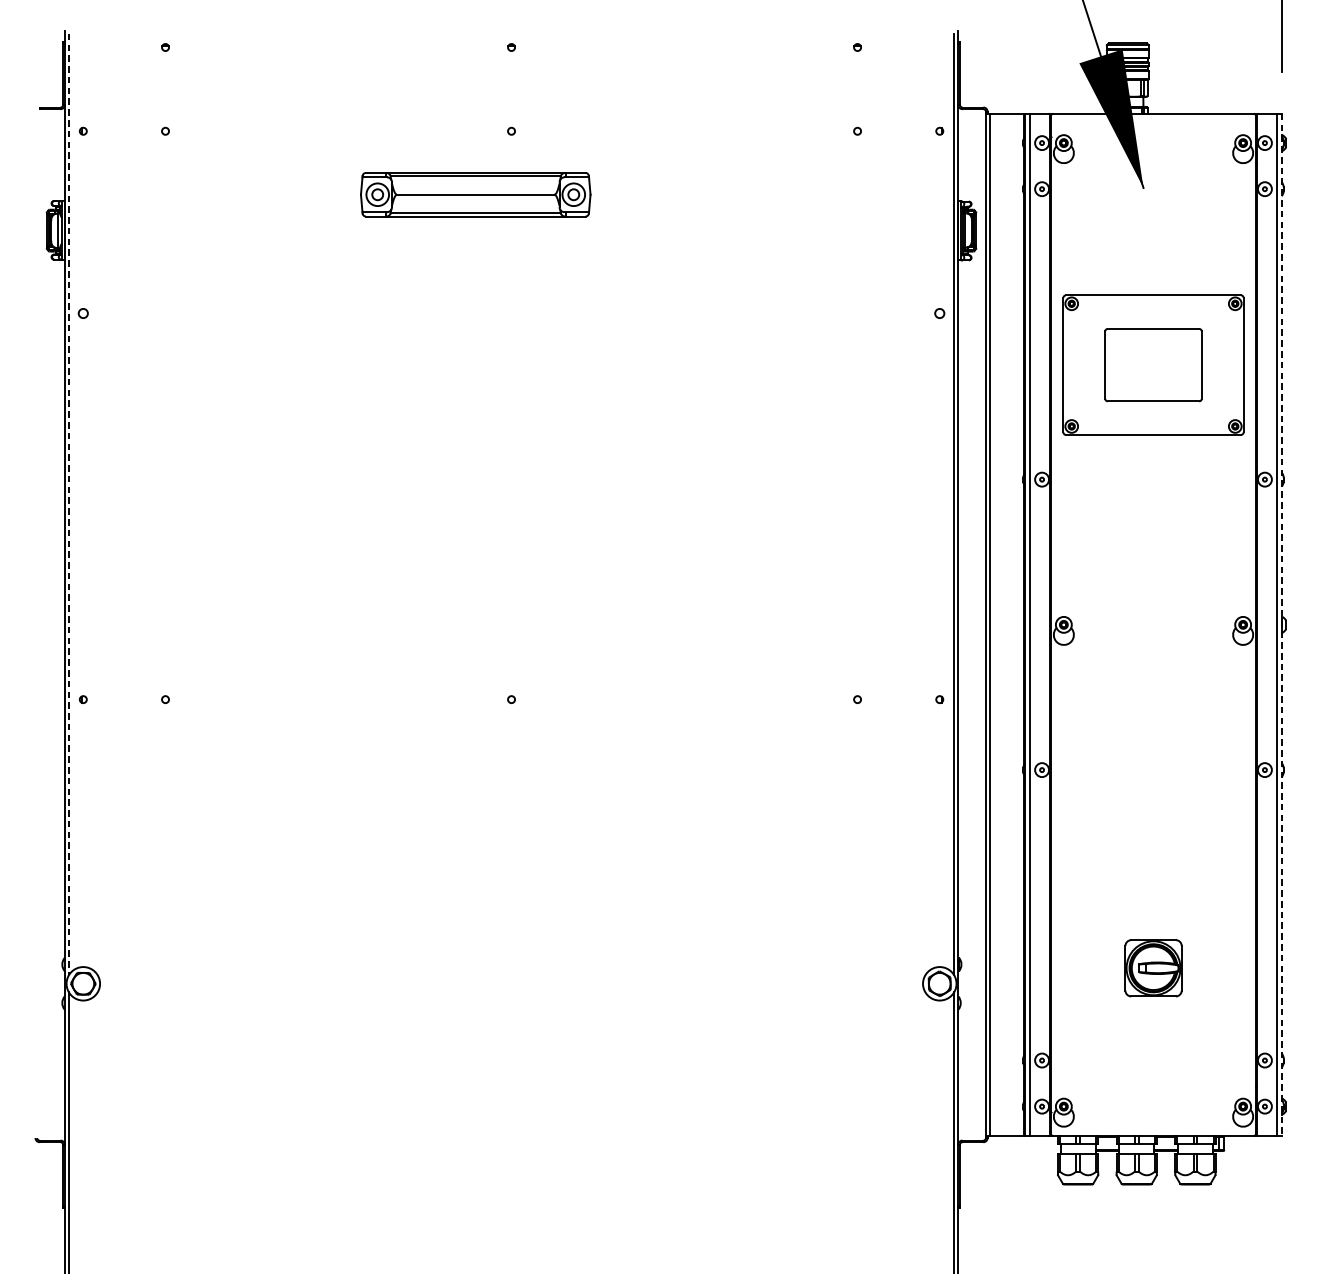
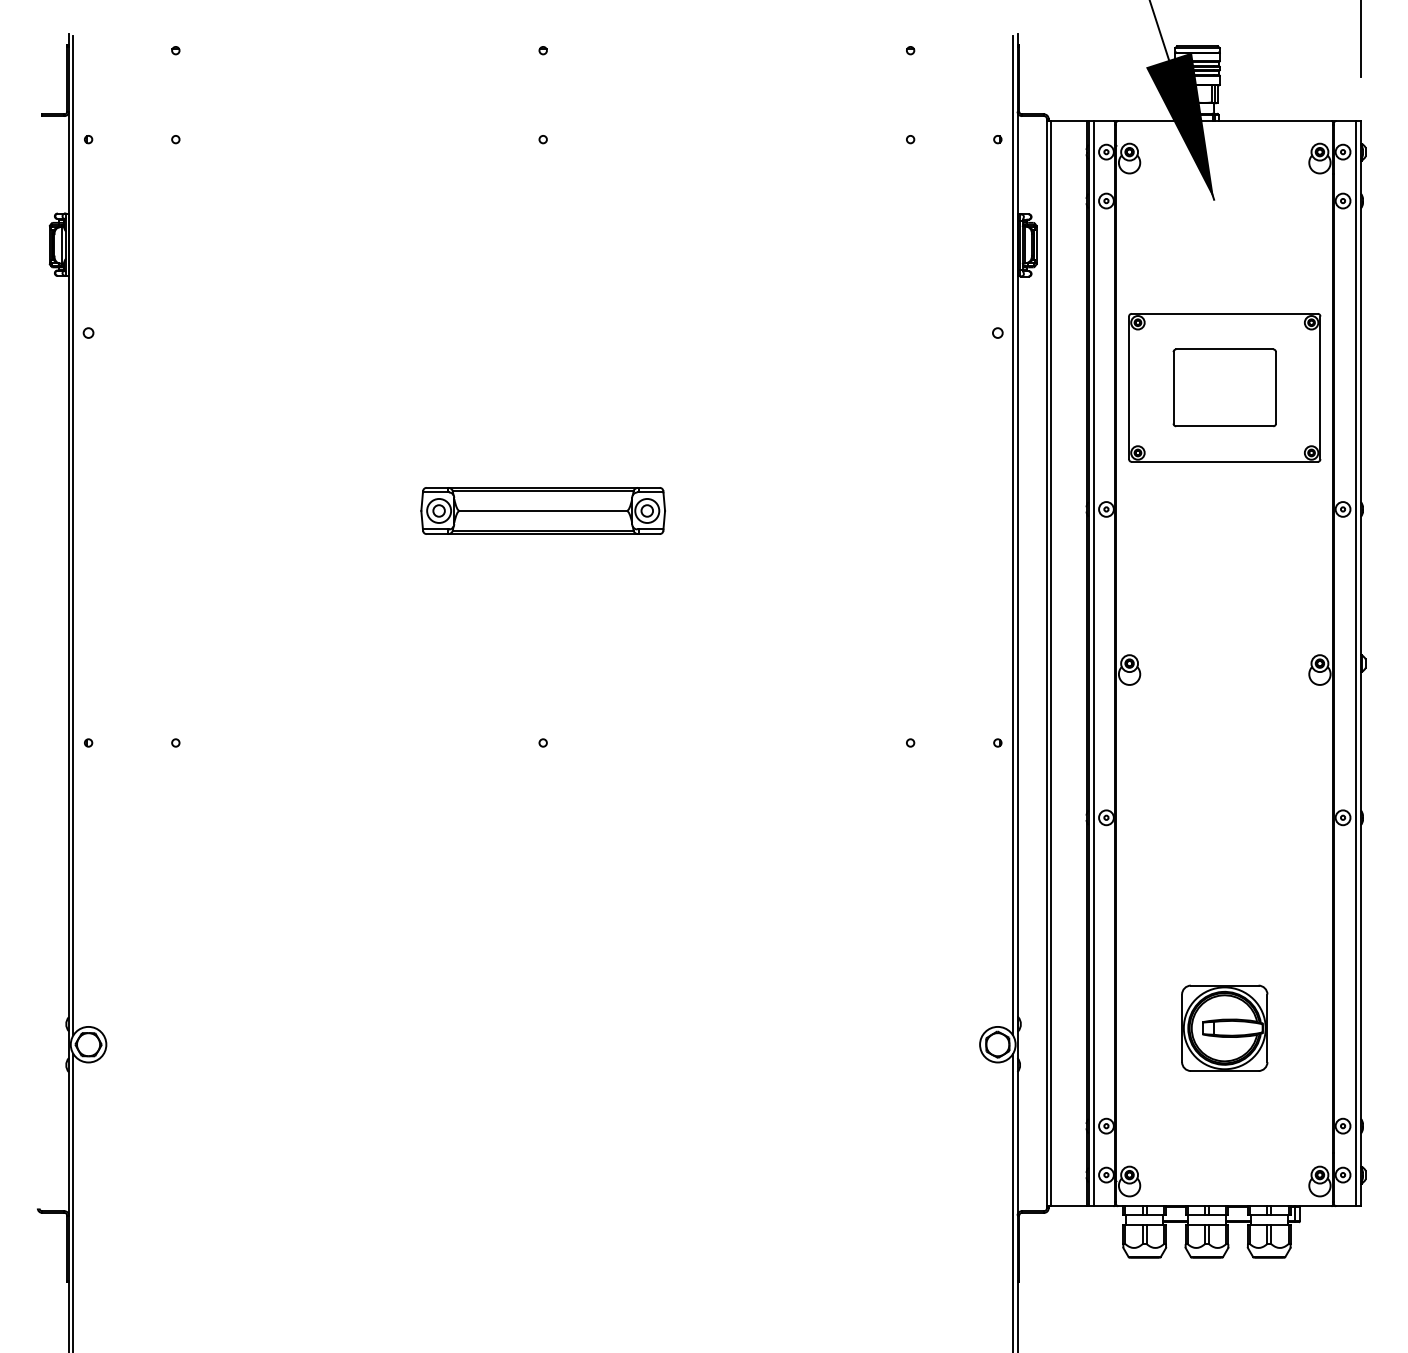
part: (475, 194) -> (542, 510), moved
line: (69, 504) -> (73, 535), dashed -> solid
line: (1281, 624) -> (1360, 663), dashed -> solid
part: (1153, 967) -> (1224, 1027), size x1.43

